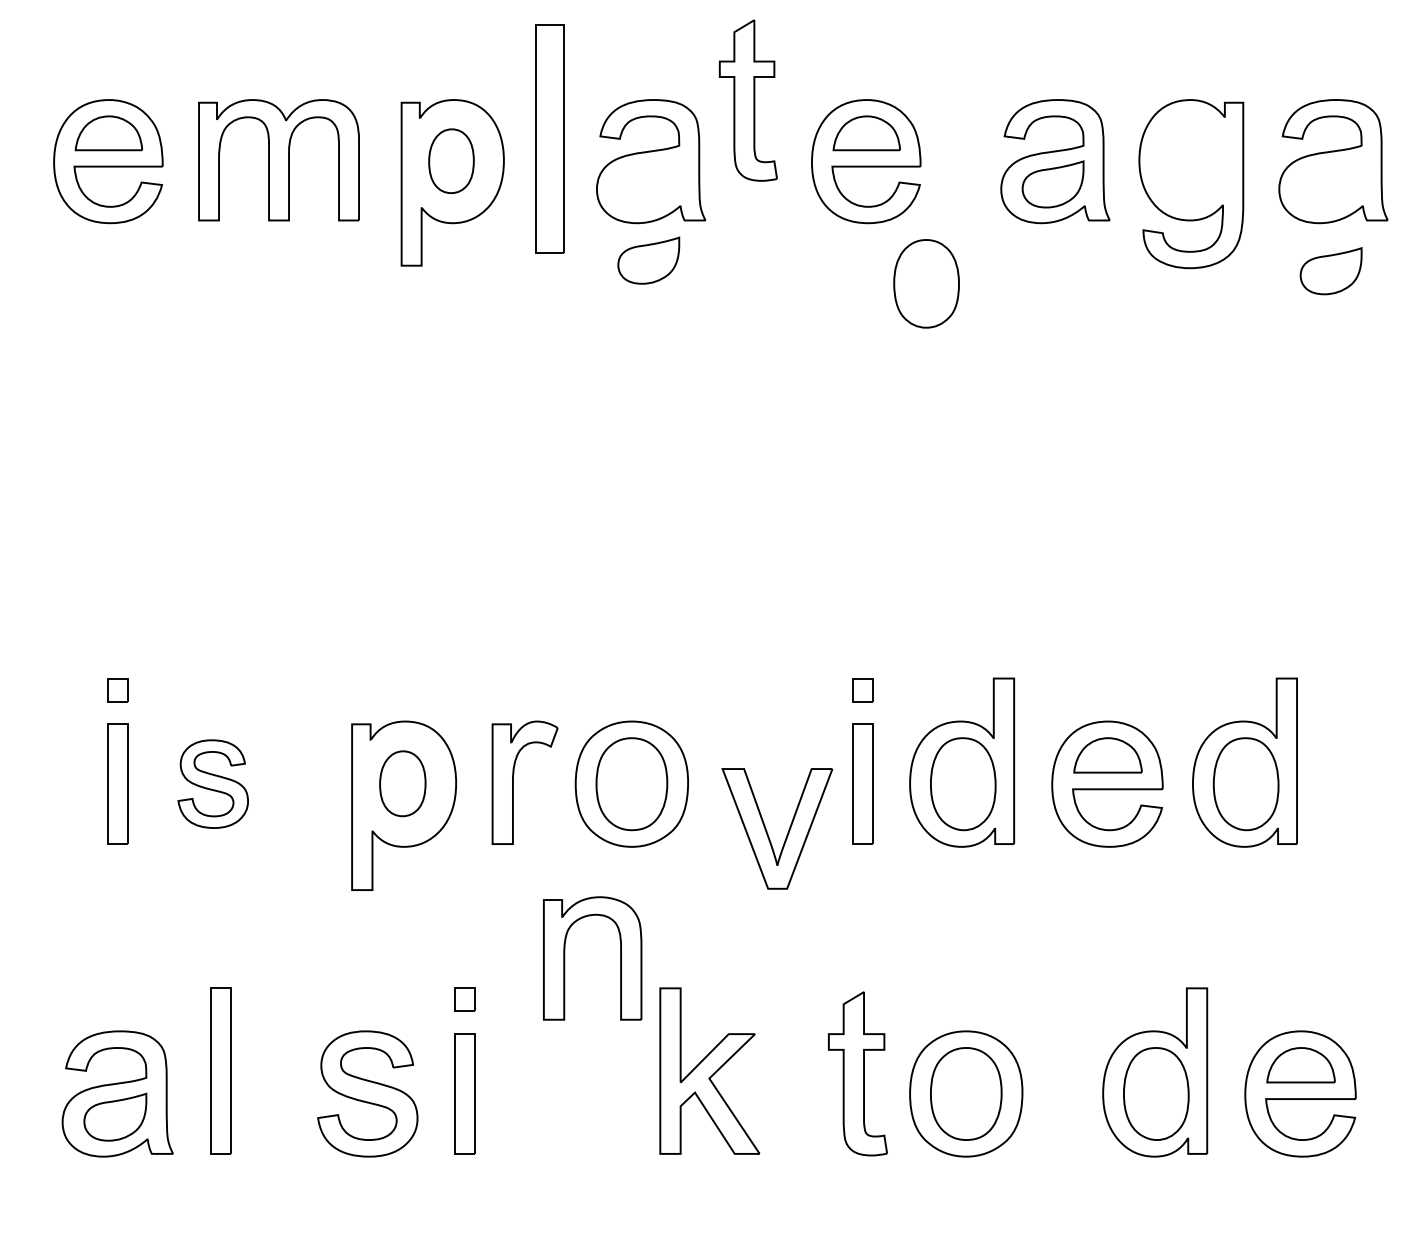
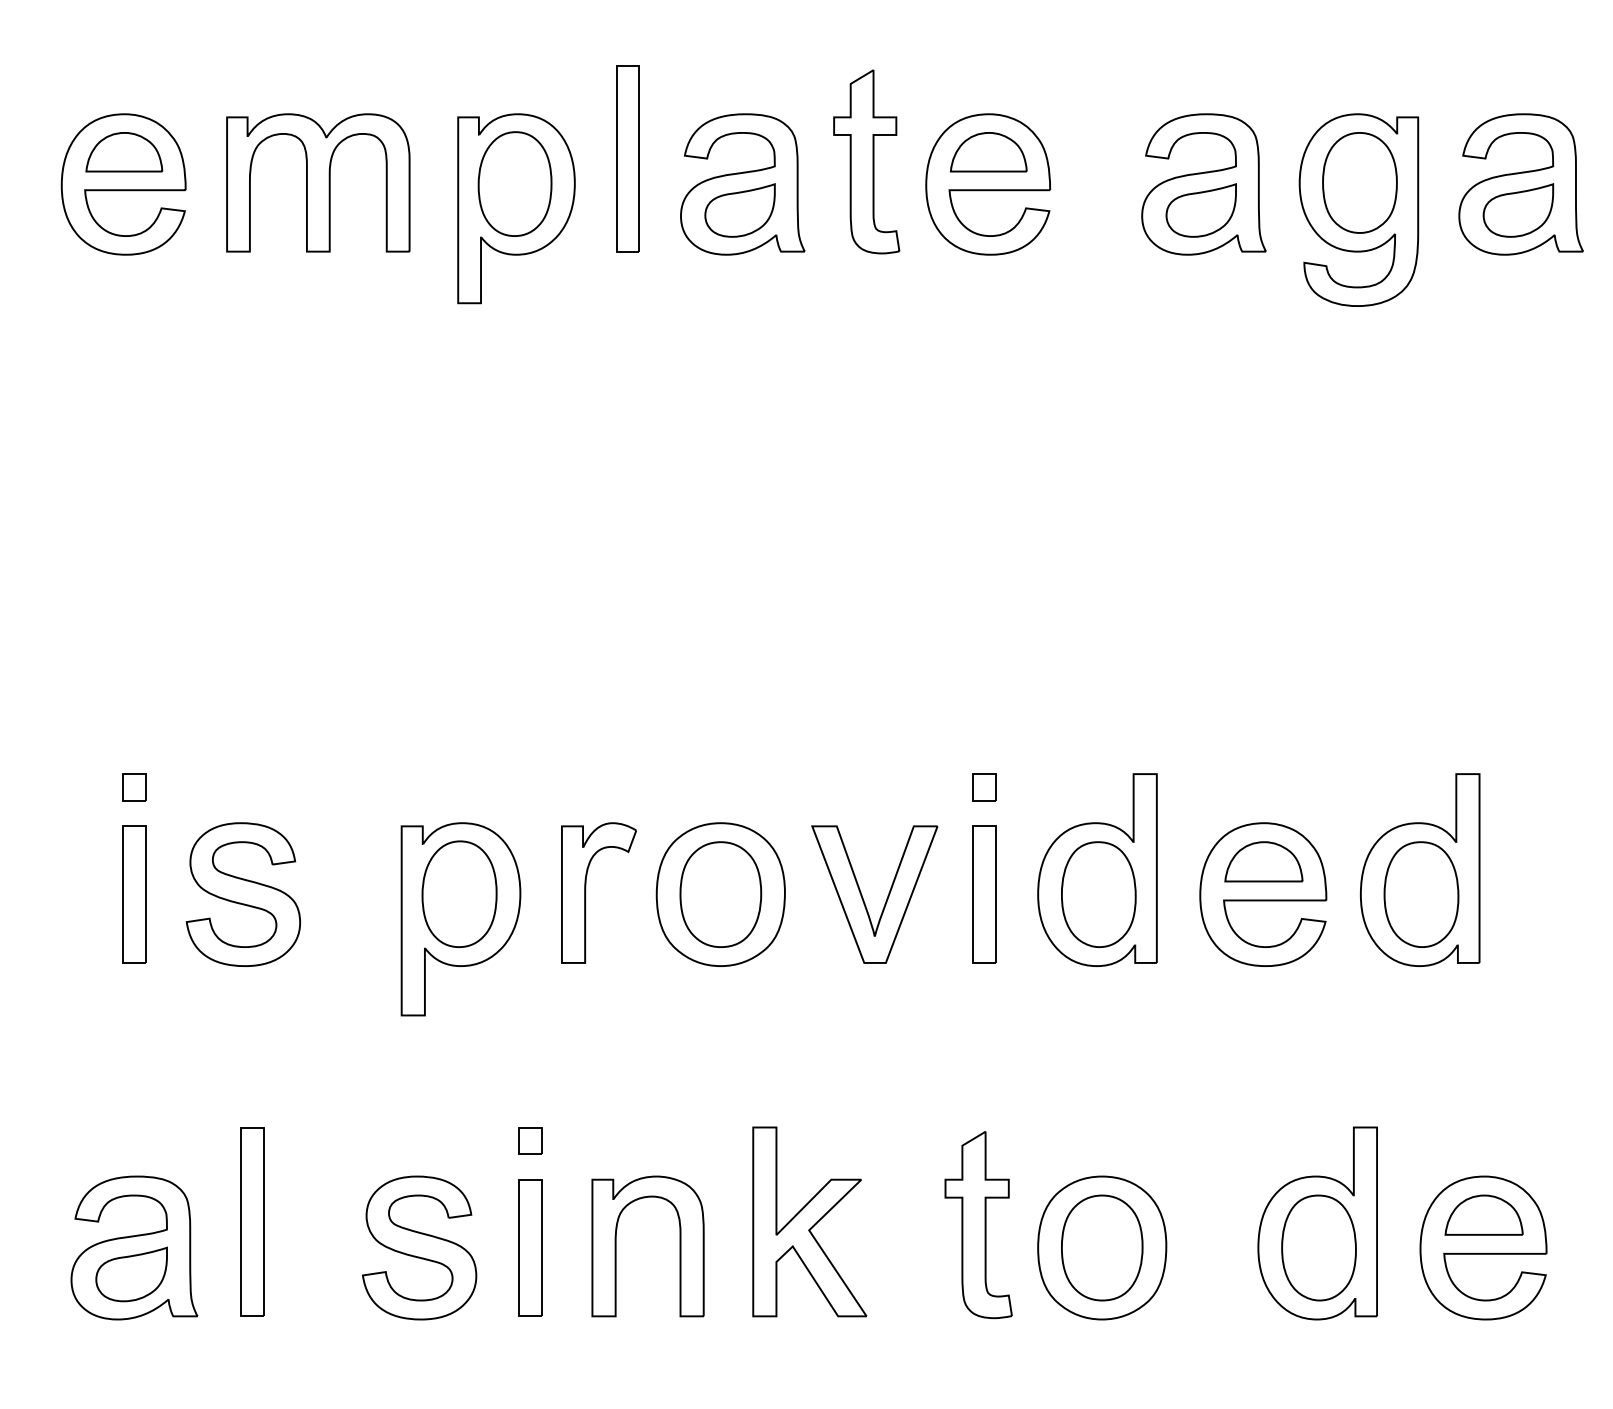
part: (748, 100) -> (866, 161), moved
part: (550, 138) -> (627, 158), size x0.71
part: (451, 160) -> (514, 183), size x1.43
part: (648, 260) -> (739, 210), moved
part: (1331, 271) -> (1518, 210), moved
part: (926, 283) -> (1359, 182), moved
part: (402, 783) -> (459, 893), size x1.43
part: (212, 784) -> (242, 894), size x1.43
part: (767, 831) -> (863, 897), moved
part: (564, 958) -> (616, 1246), moved

